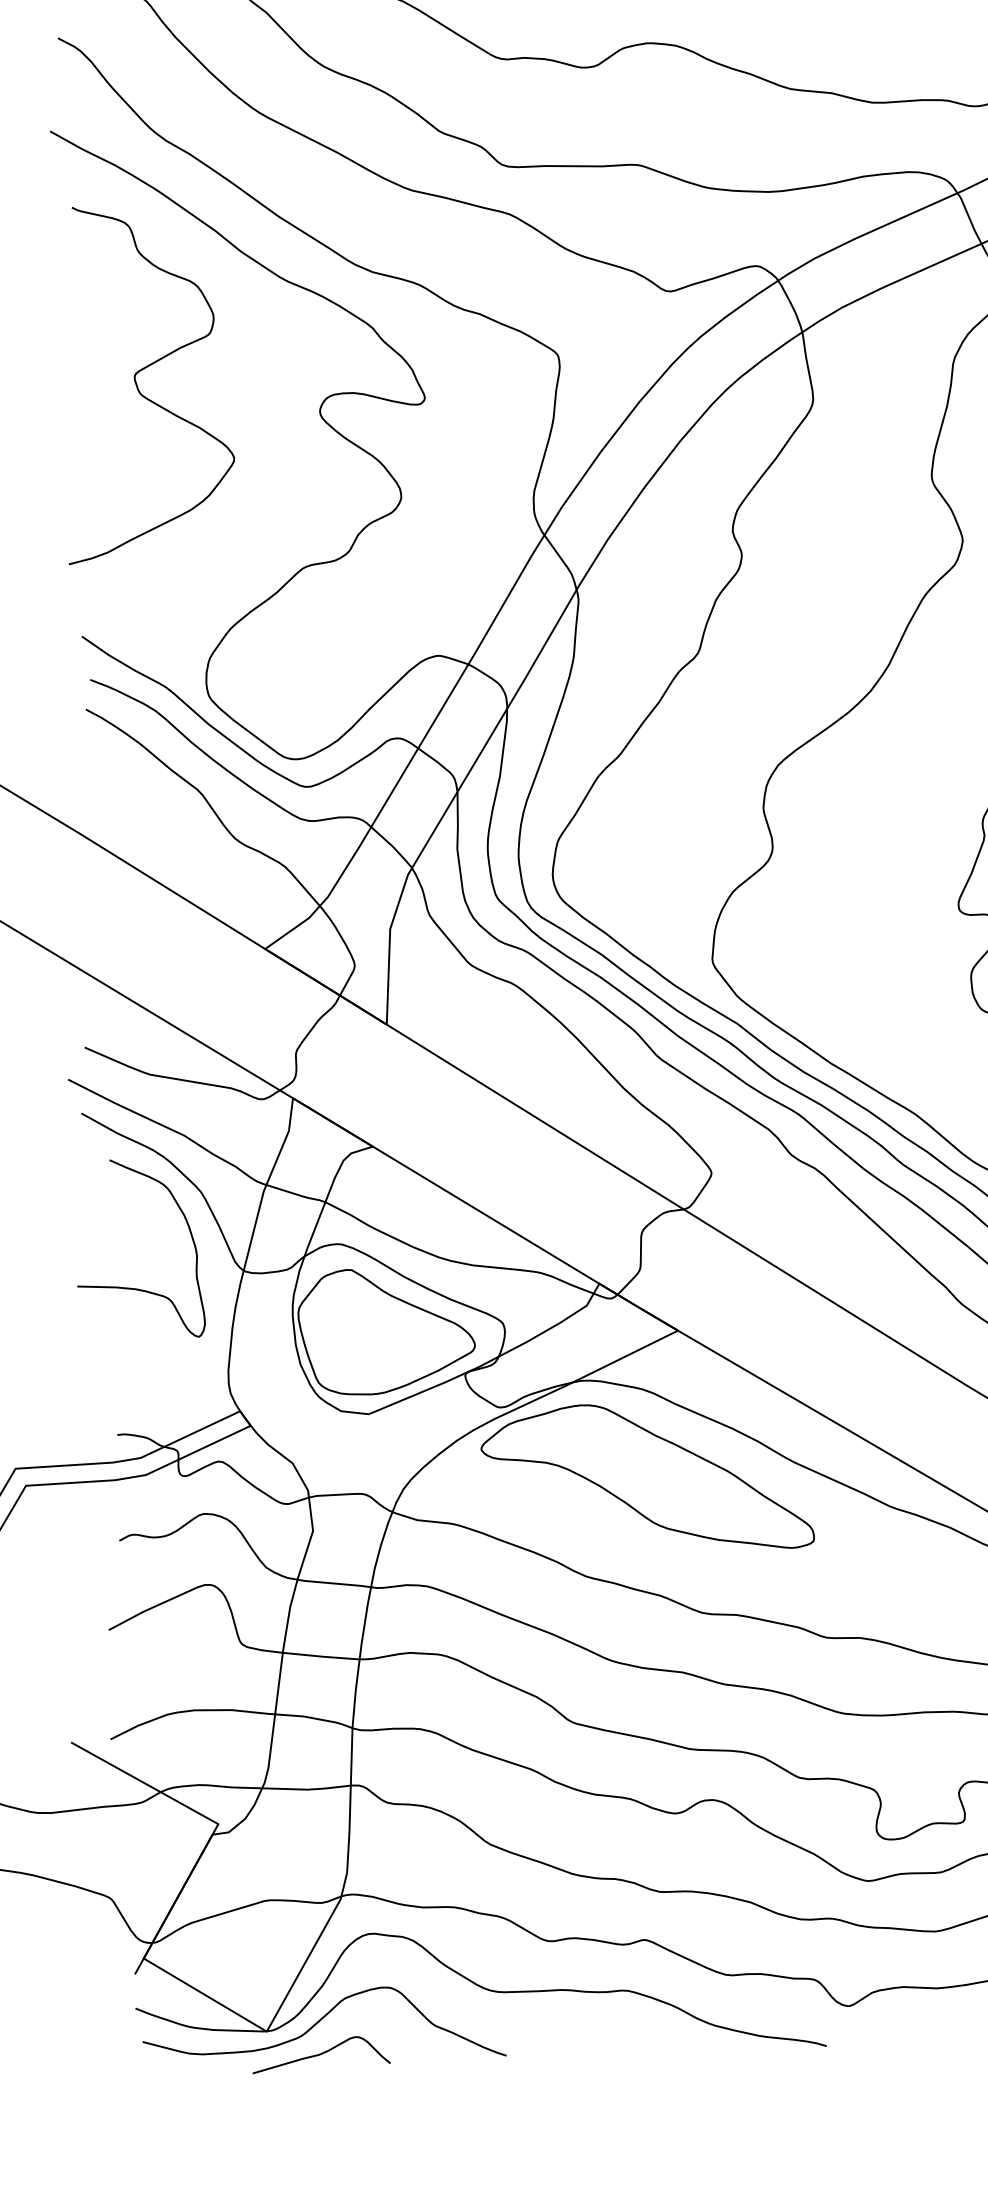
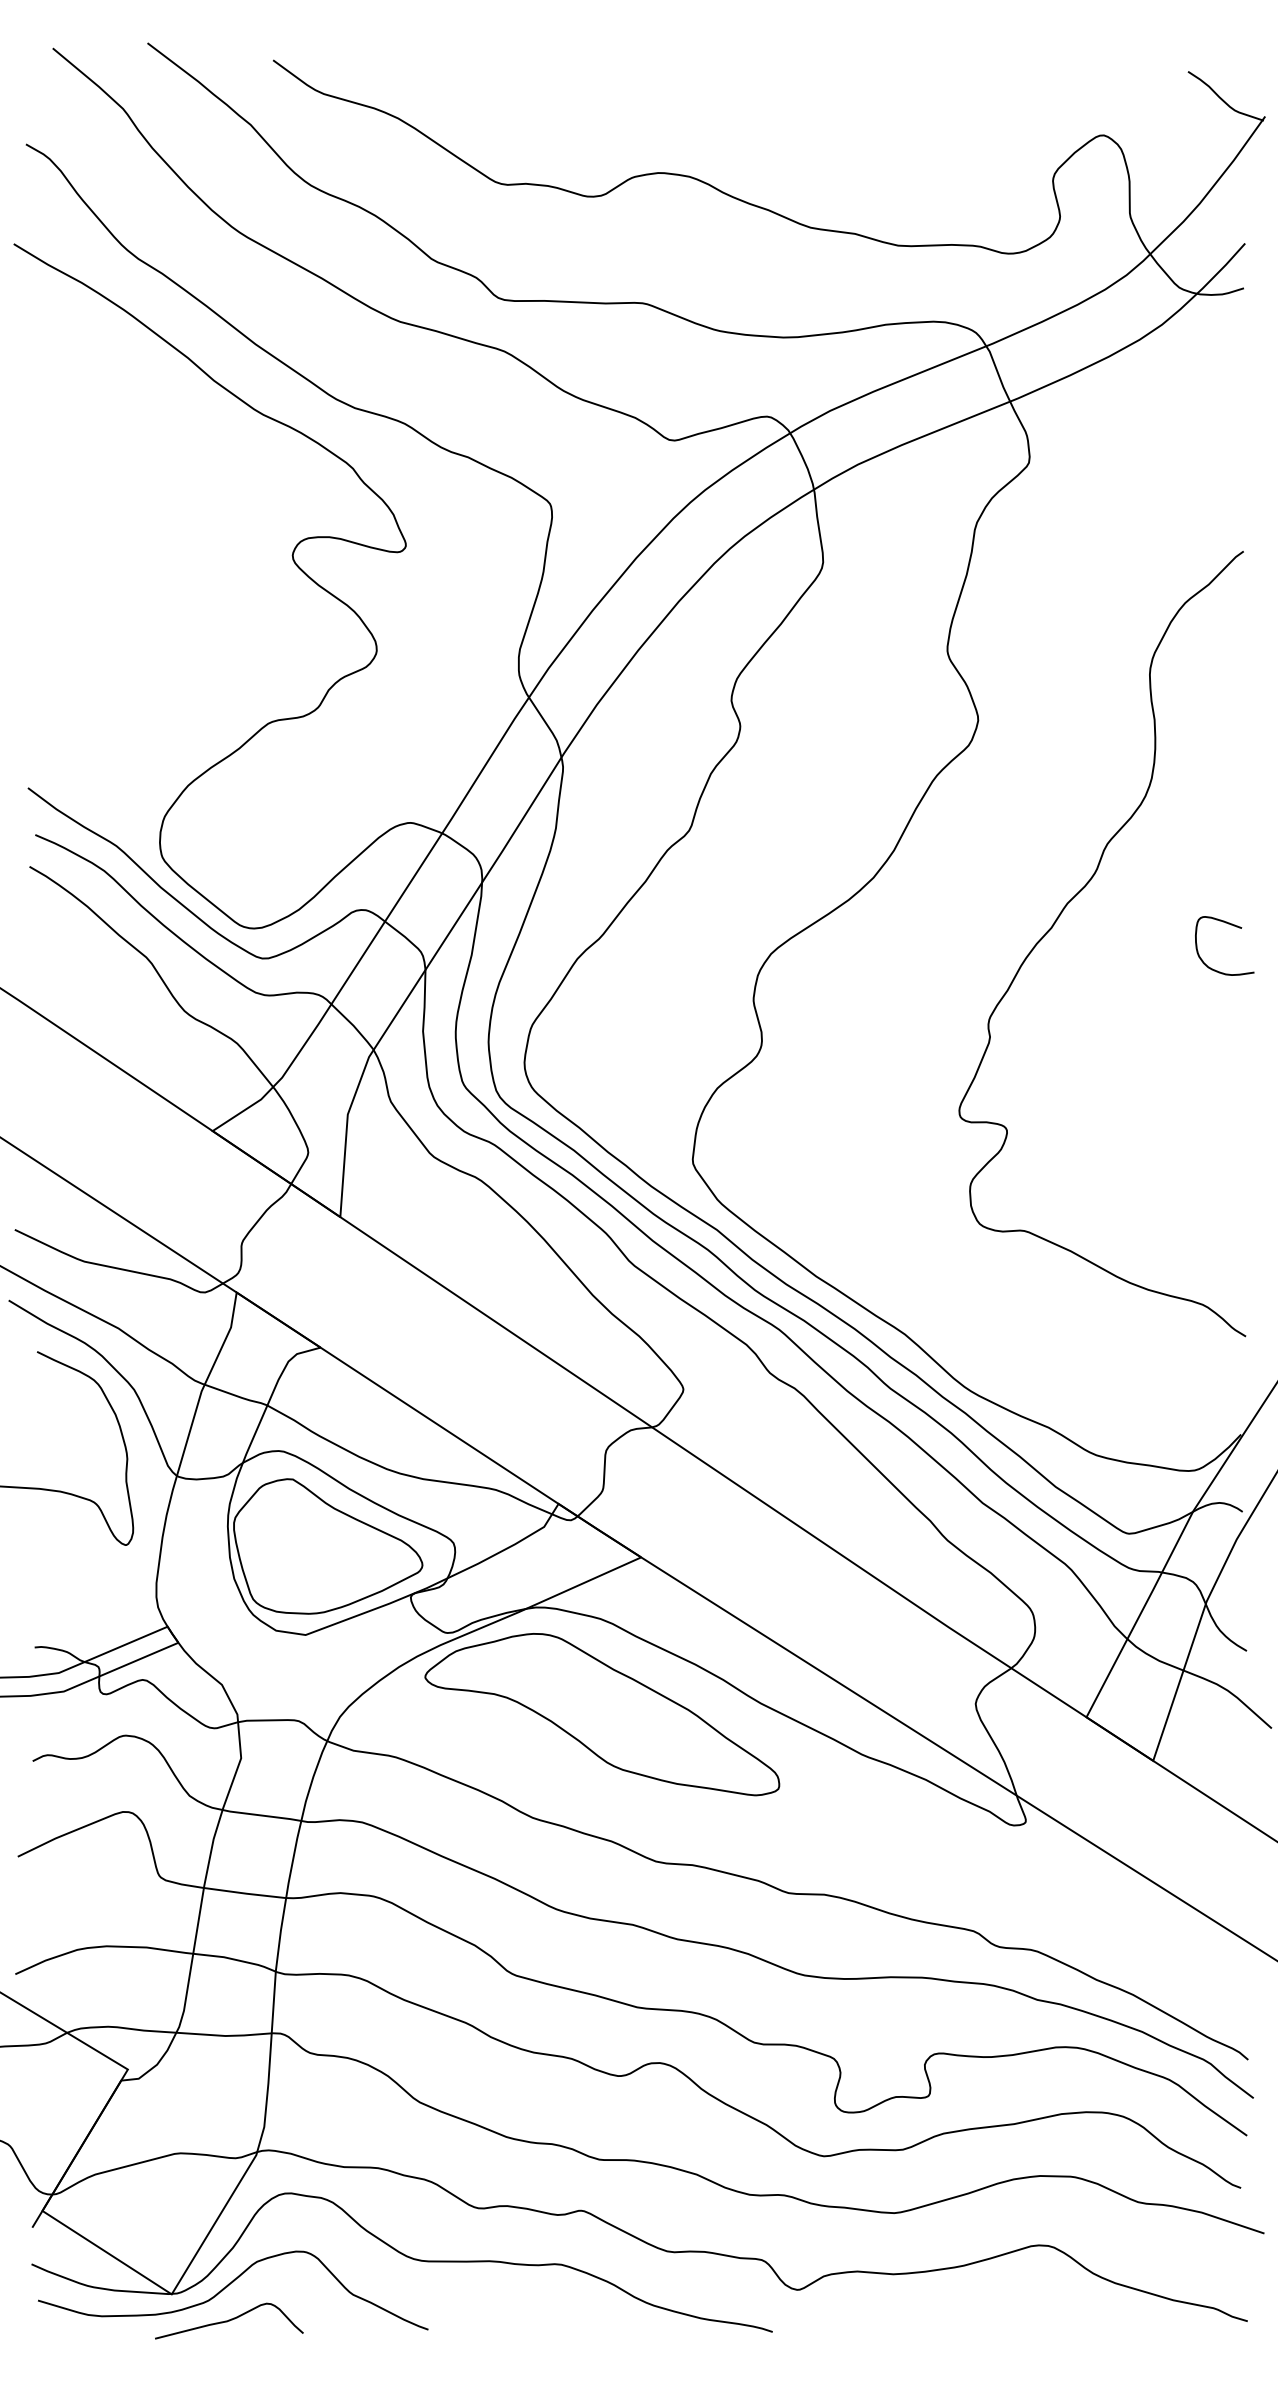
curve: (138, 386) -> (98, 521), removed

